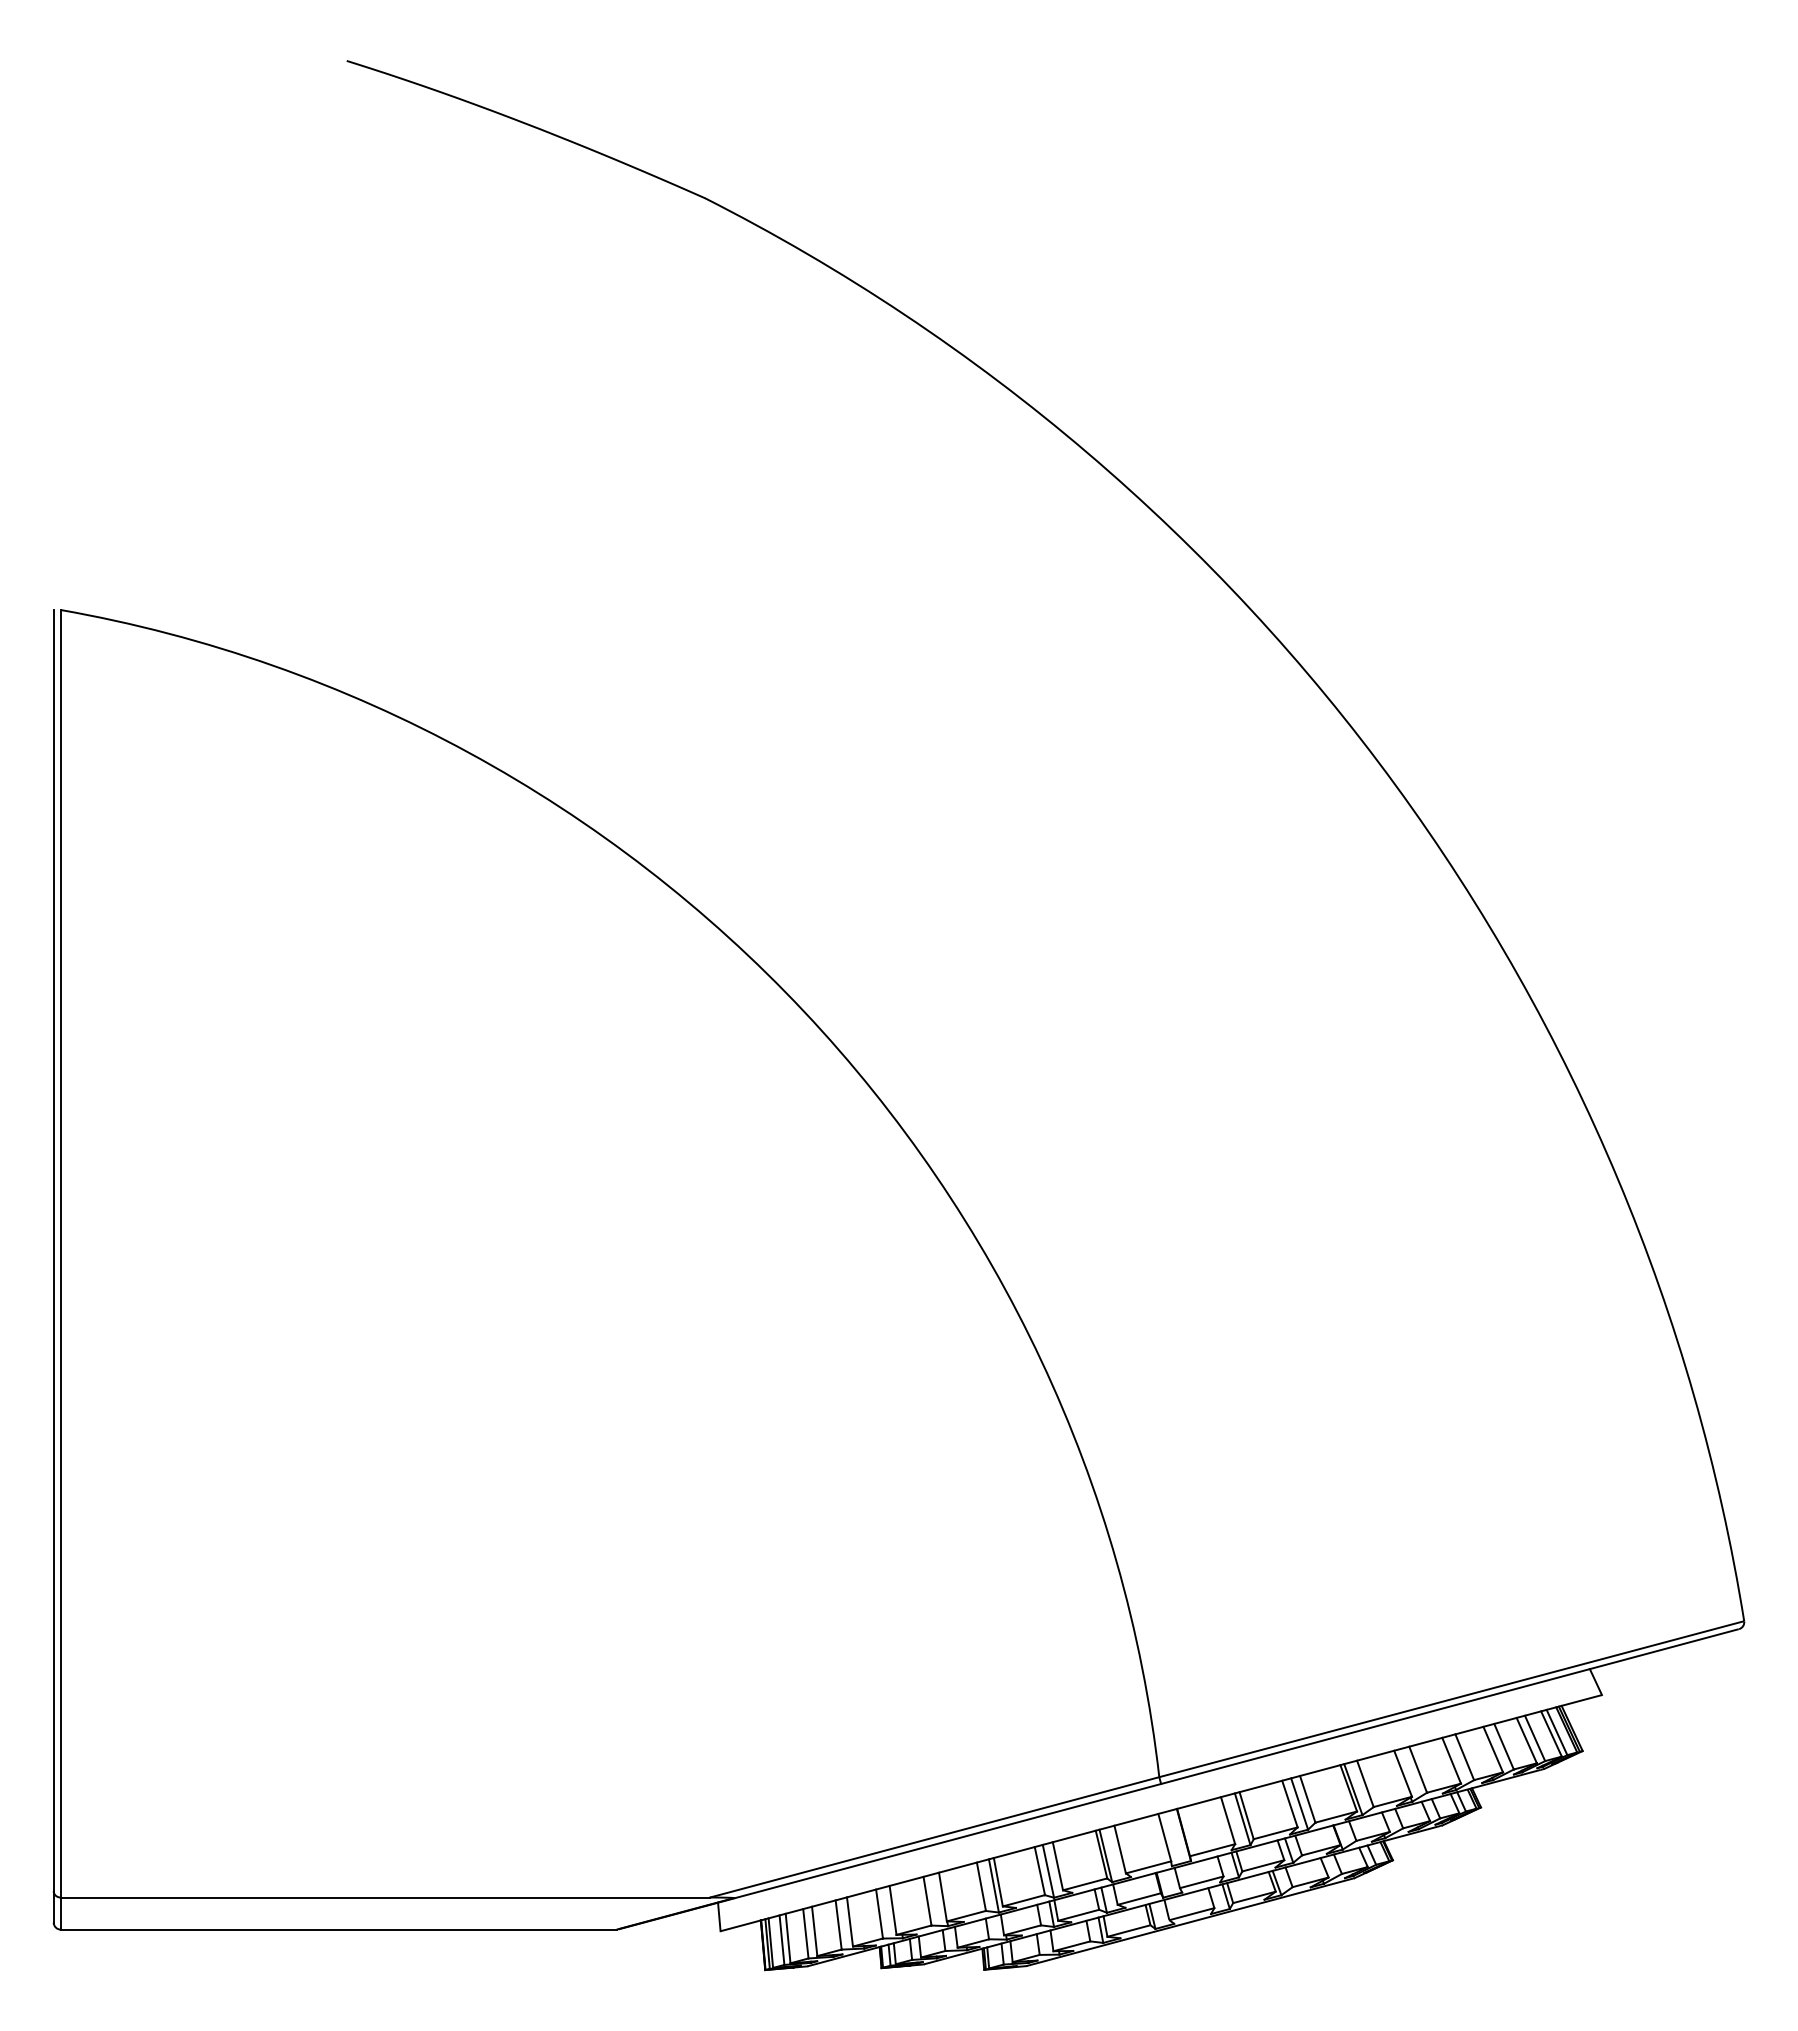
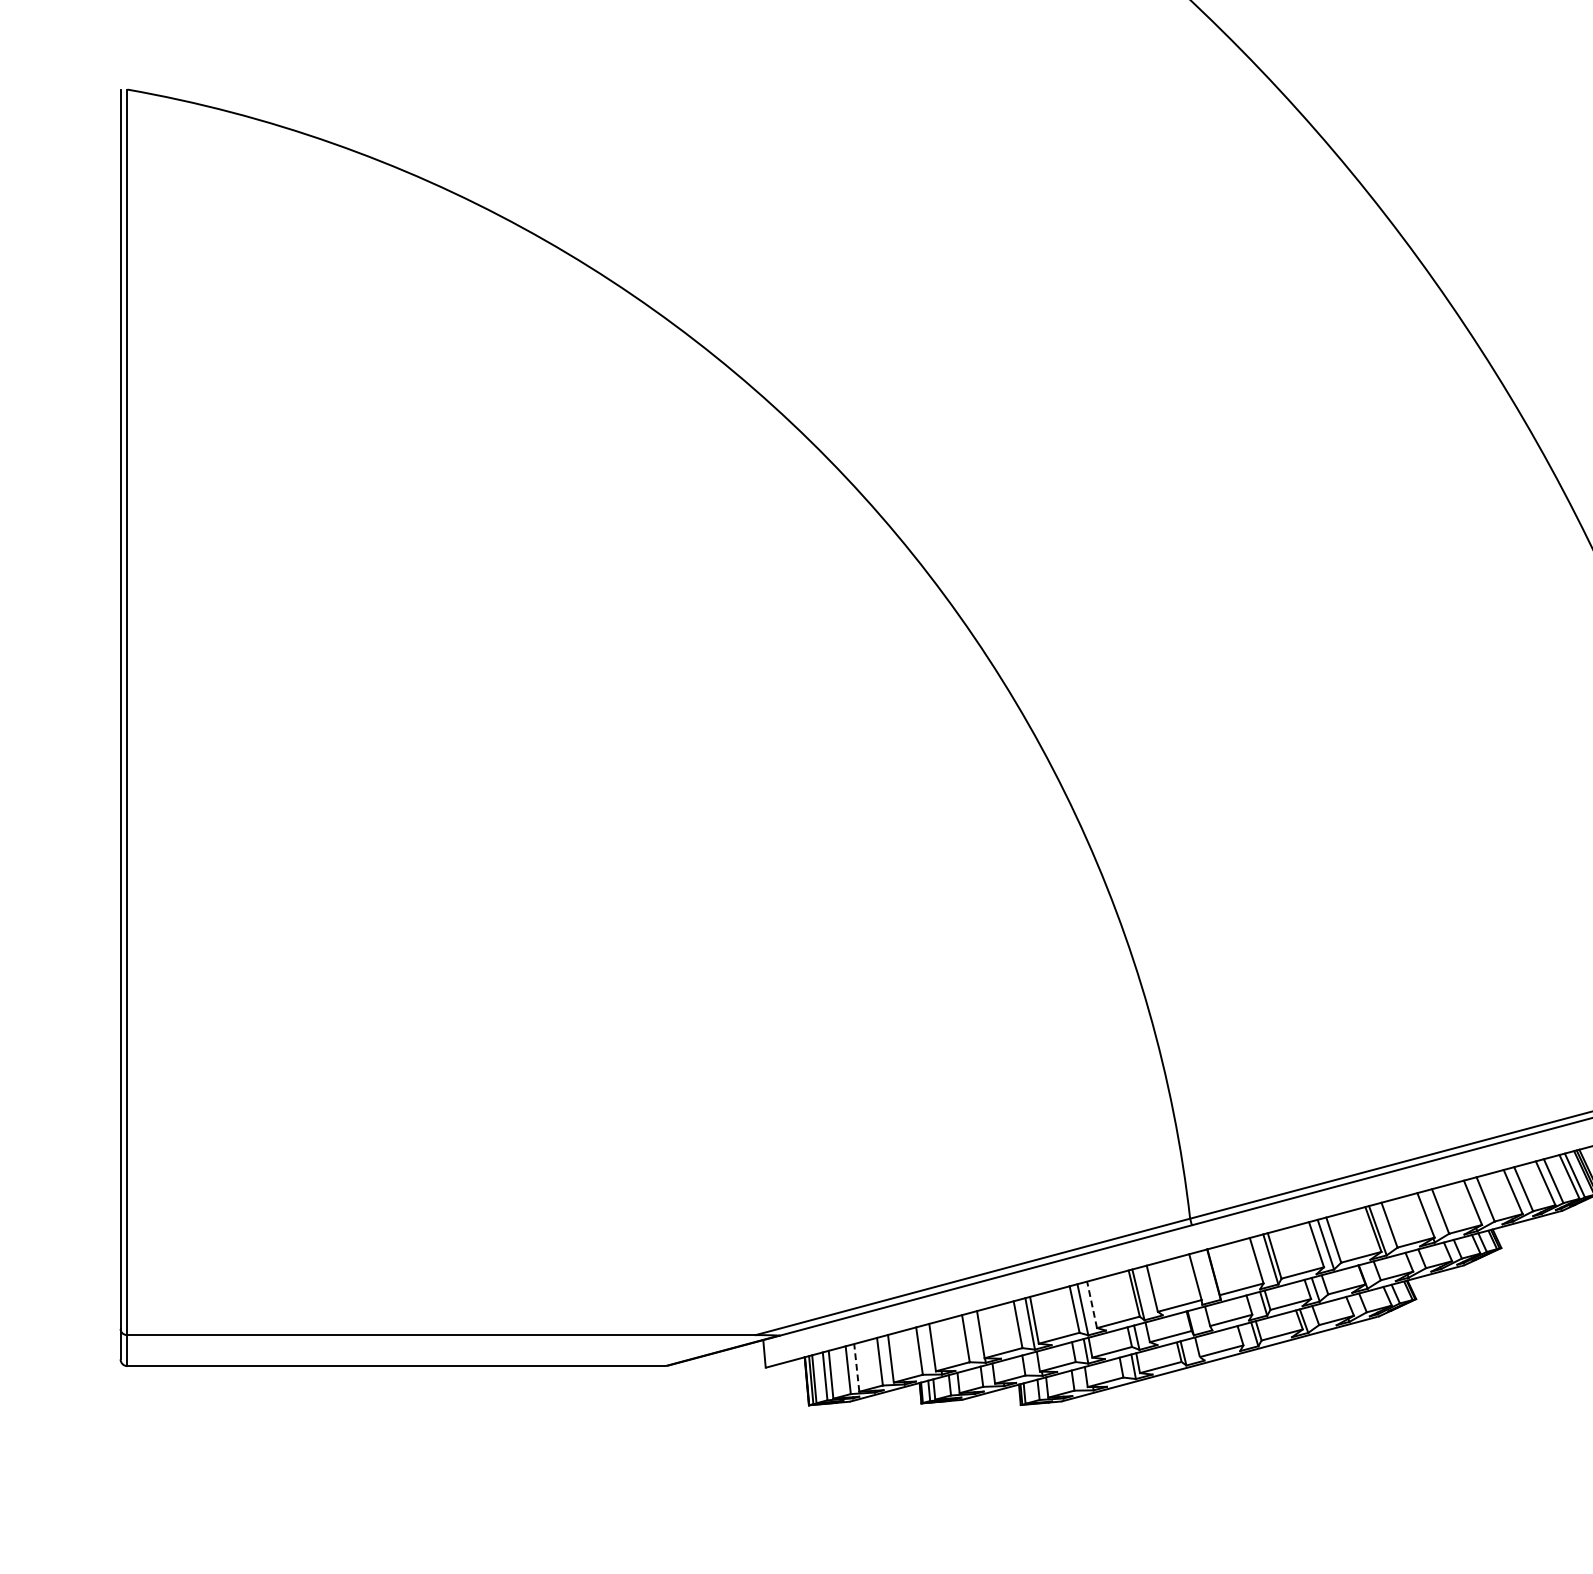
line: (1057, 1866) -> (1091, 1305), solid -> dashed
line: (814, 1931) -> (856, 1367), solid -> dashed

